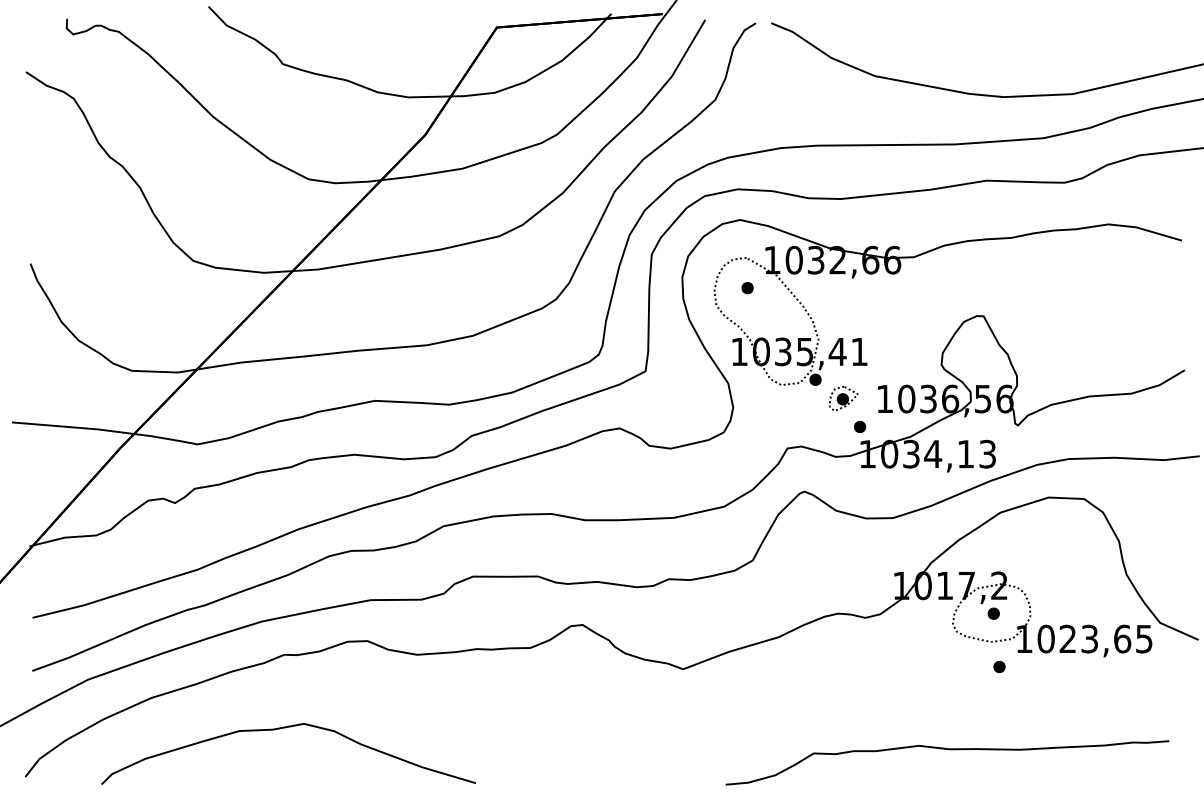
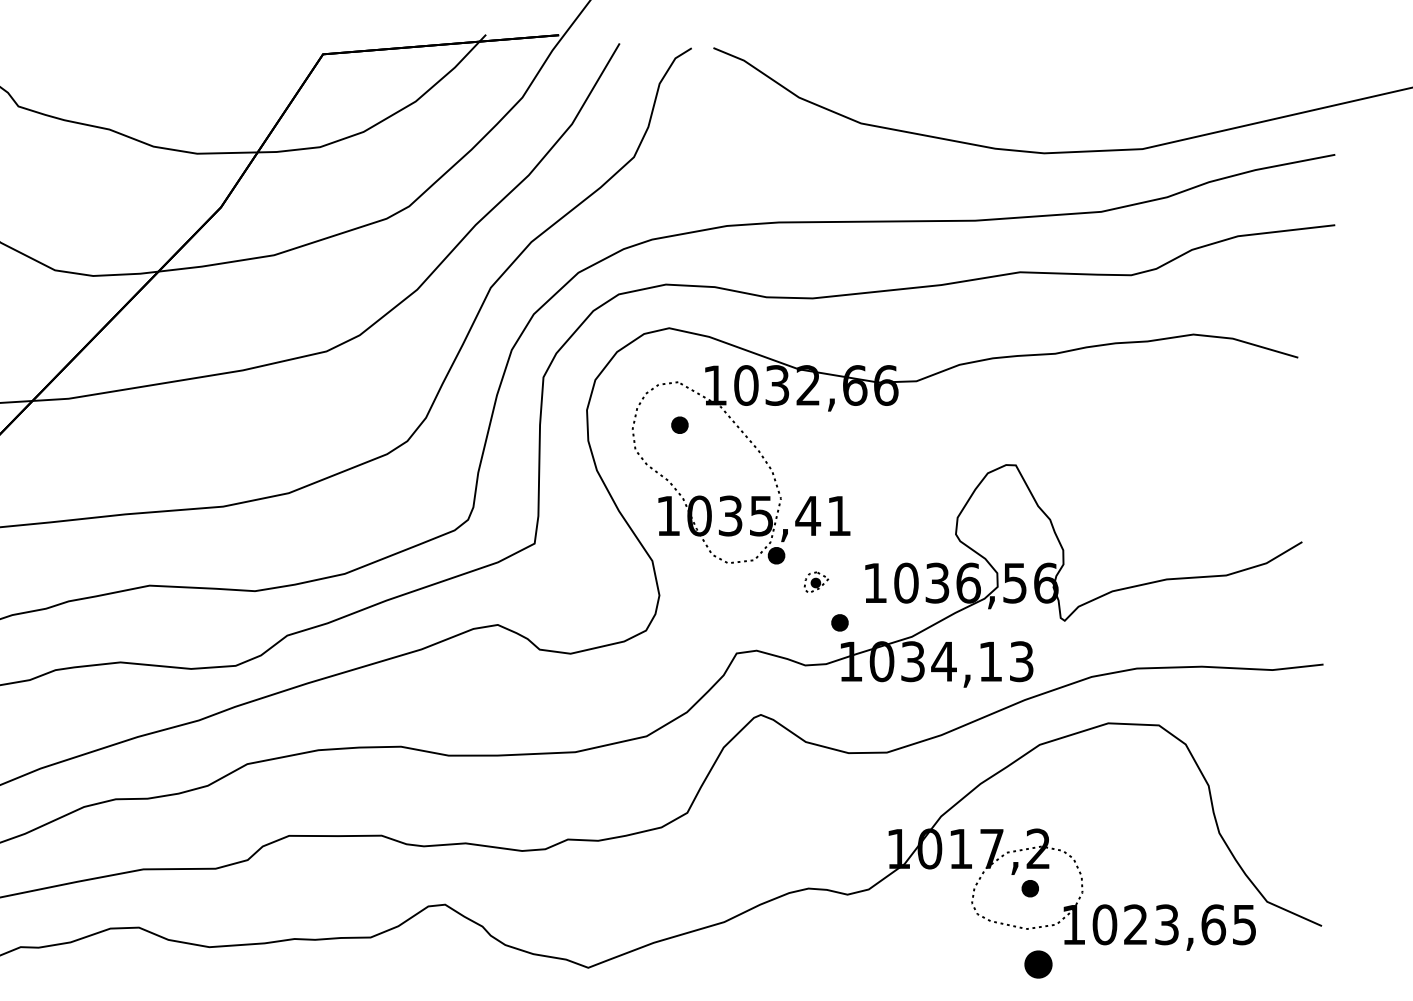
part: (843, 398) -> (816, 582), size x0.6
part: (999, 666) -> (1038, 963), size x1.6

